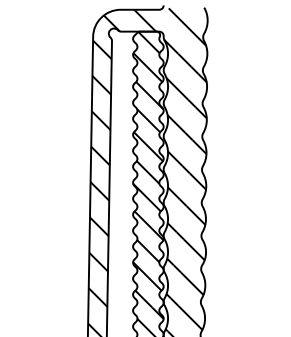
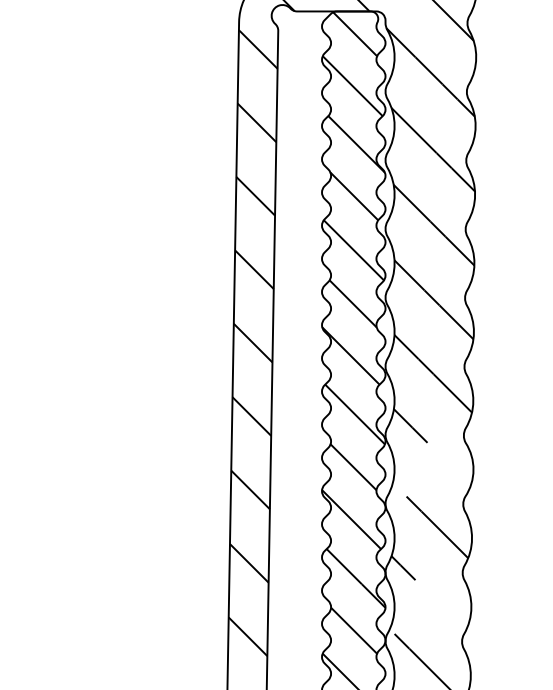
hatch: (185, 252) -> (430, 469), removed
hatch: (183, 318) -> (426, 606), removed

